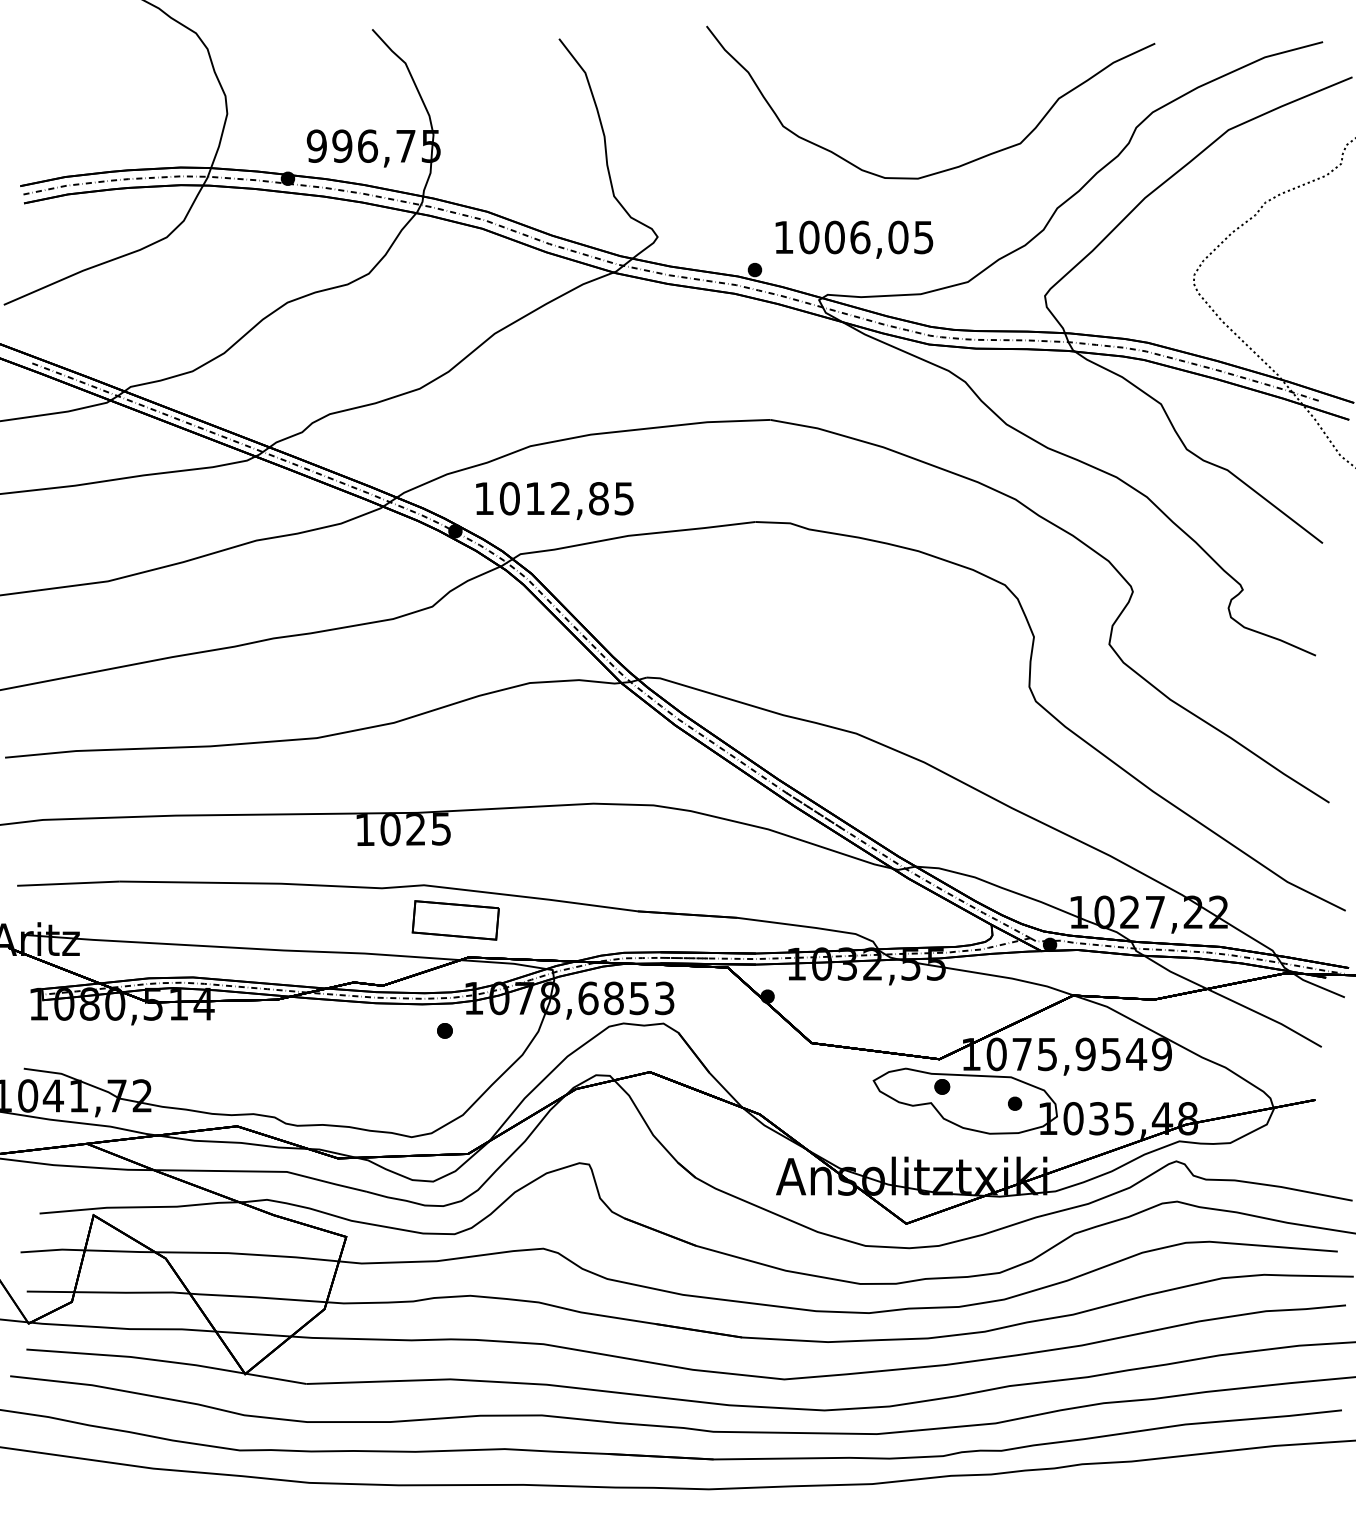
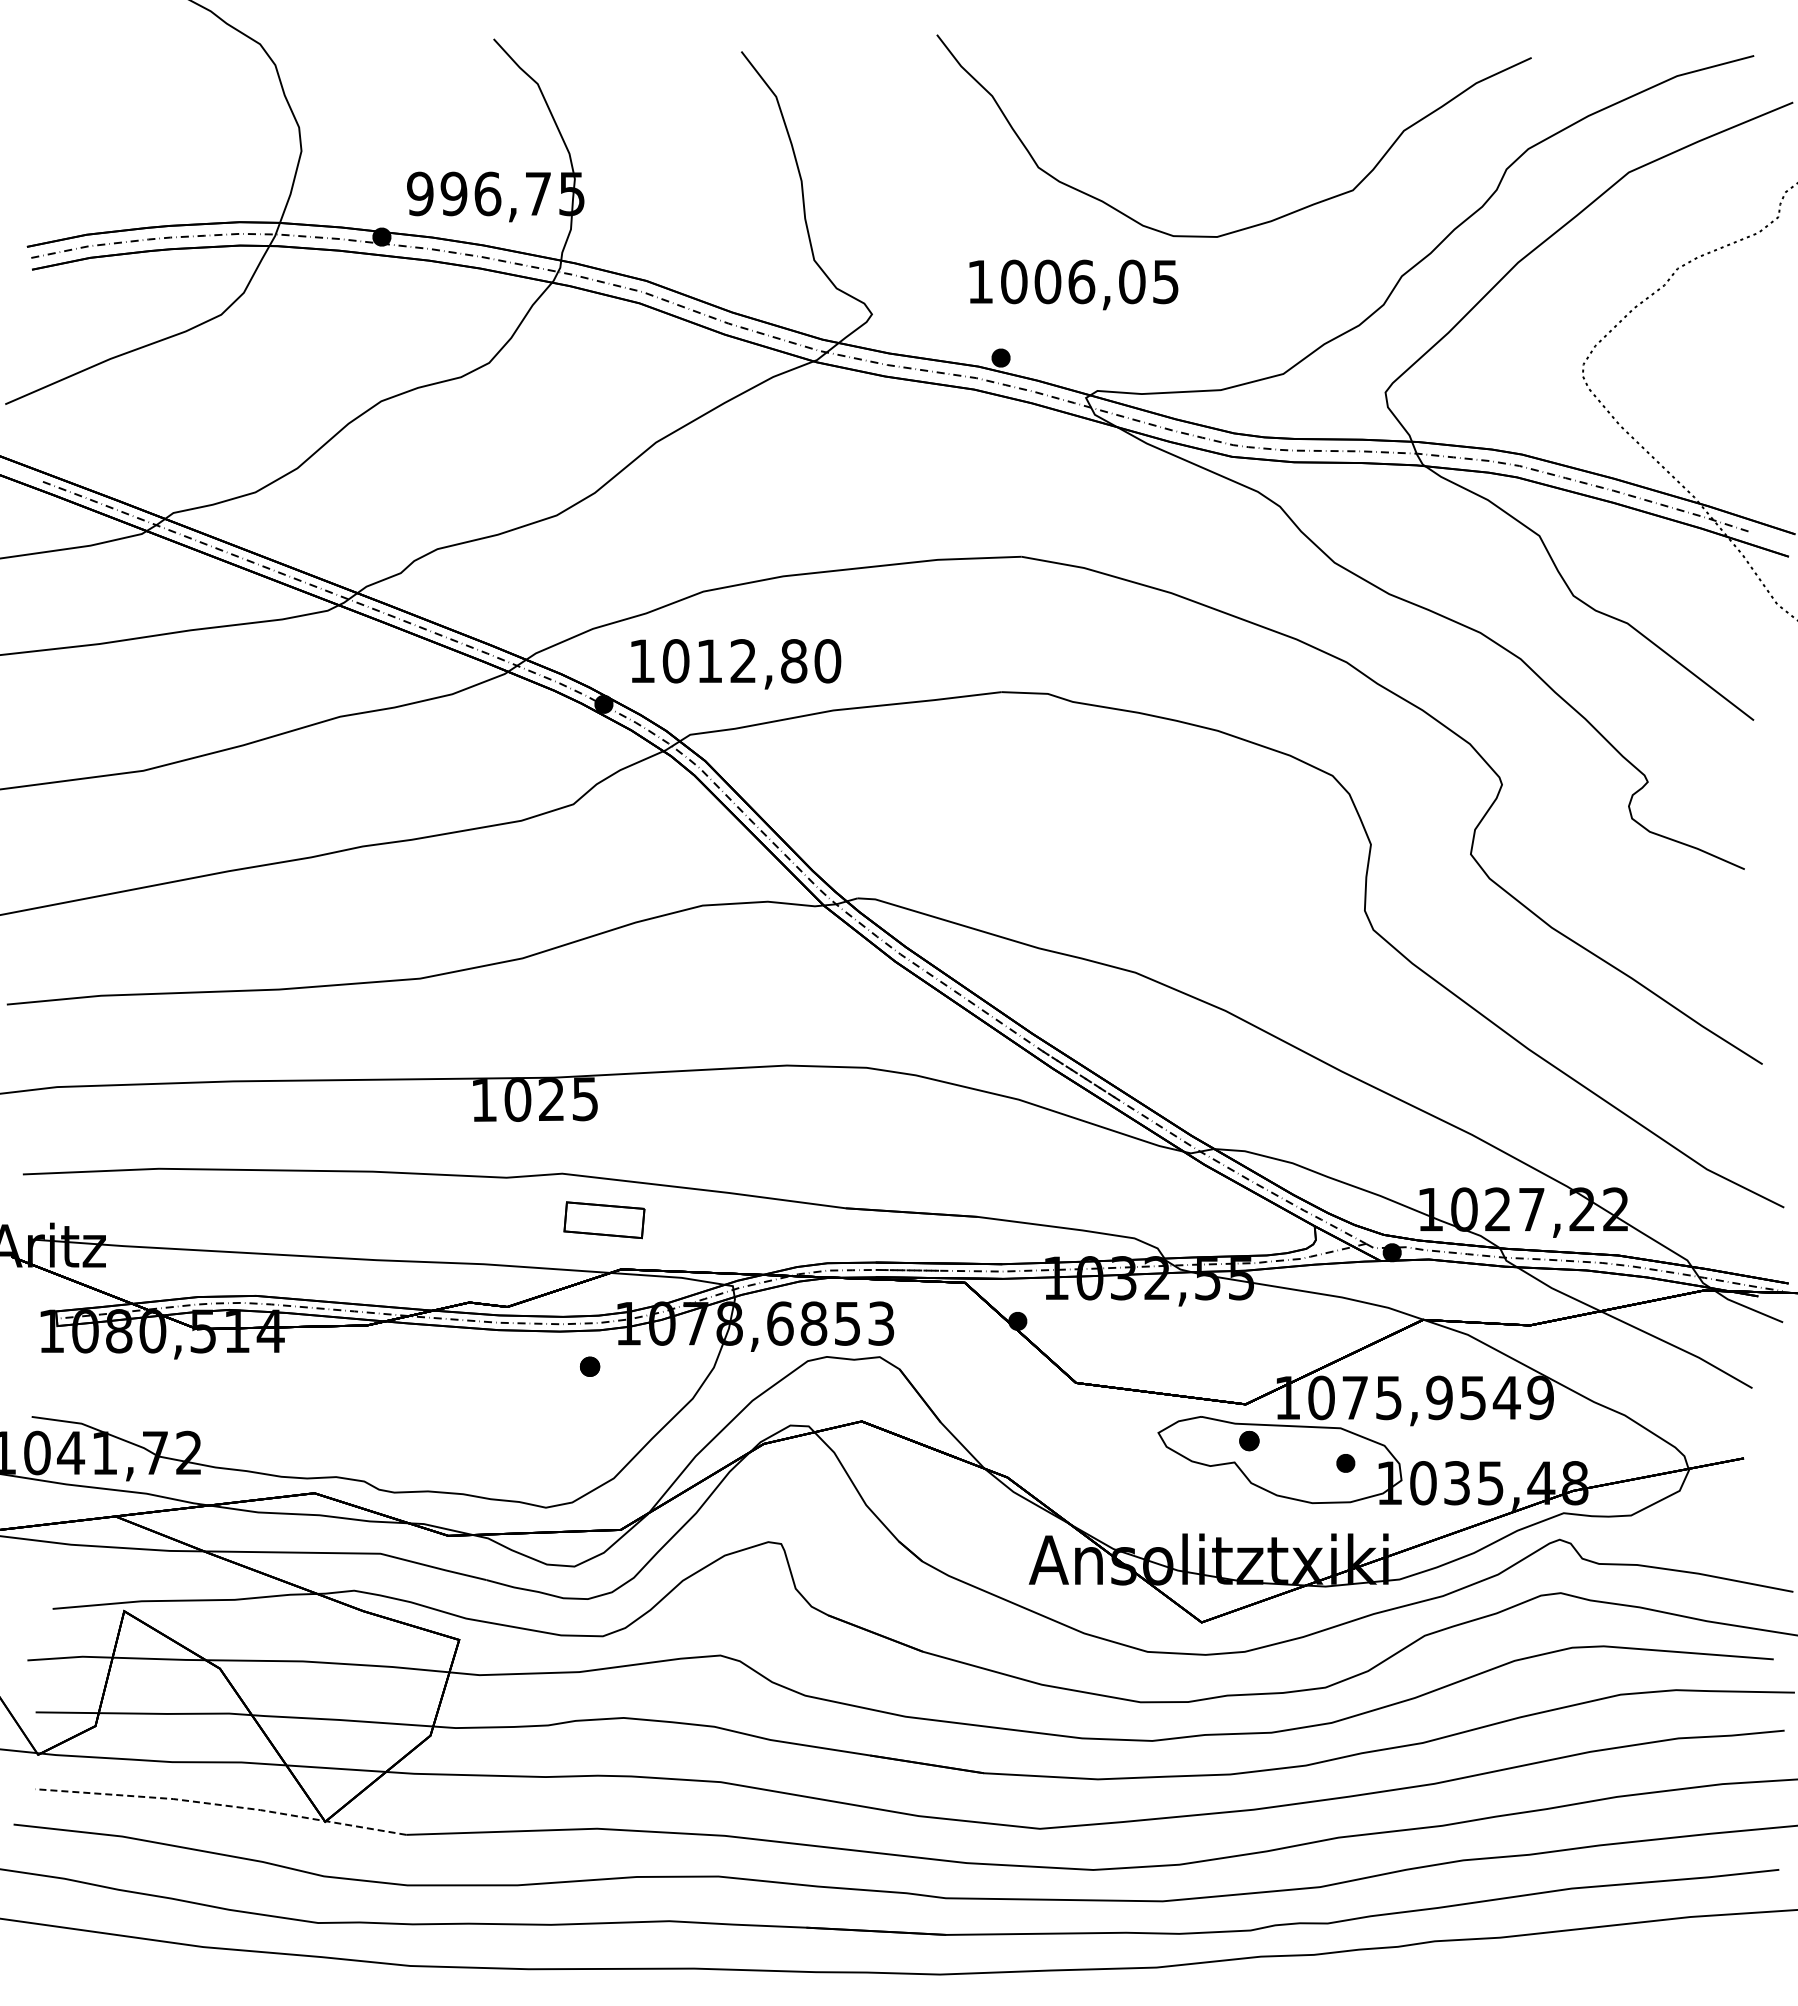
text: (854, 239) -> (1073, 284), moved
text: (624, 498) -> (827, 661), 1012,85 -> 1012,80
part: (455, 919) -> (604, 1219), size x0.7
line: (166, 1361) -> (220, 1805), solid -> dashed

